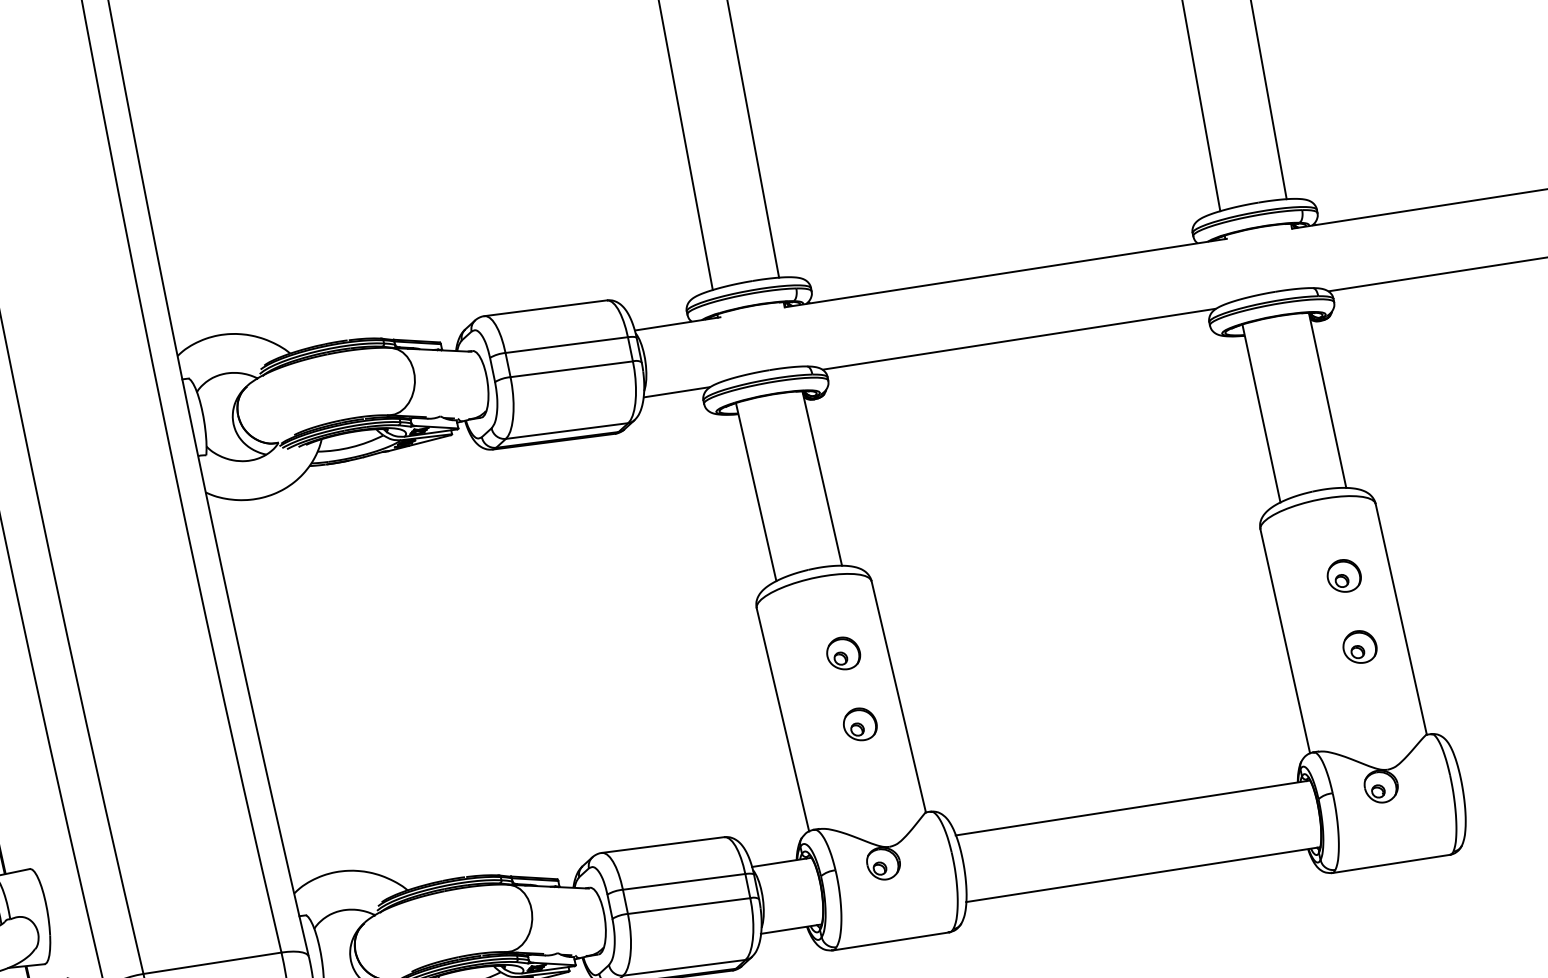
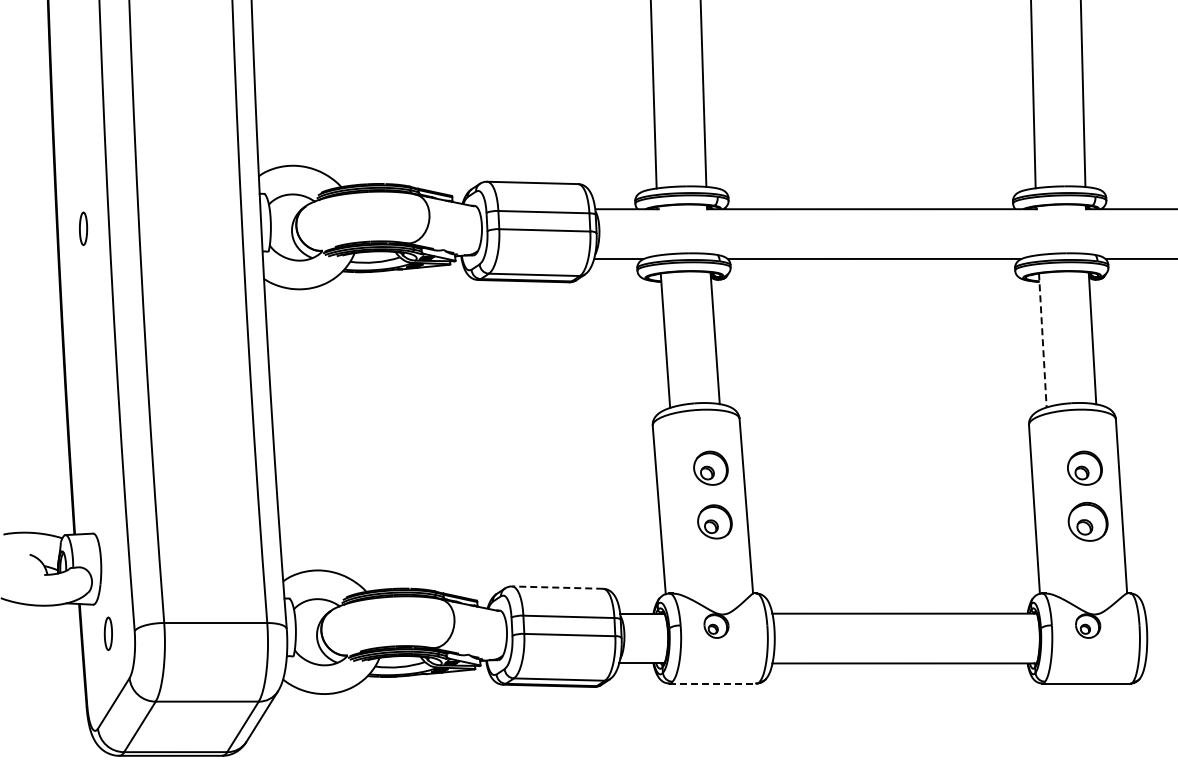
line: (1261, 413) -> (1042, 340), solid -> dashed
part: (1343, 576) -> (1084, 468), size x1.4
part: (1360, 646) -> (1088, 521), size x1.6
part: (842, 653) -> (710, 468), size x1.4
part: (860, 723) -> (715, 521), size x1.4
line: (662, 844) -> (557, 587), solid -> dashed
line: (890, 941) -> (712, 683), solid -> dashed

